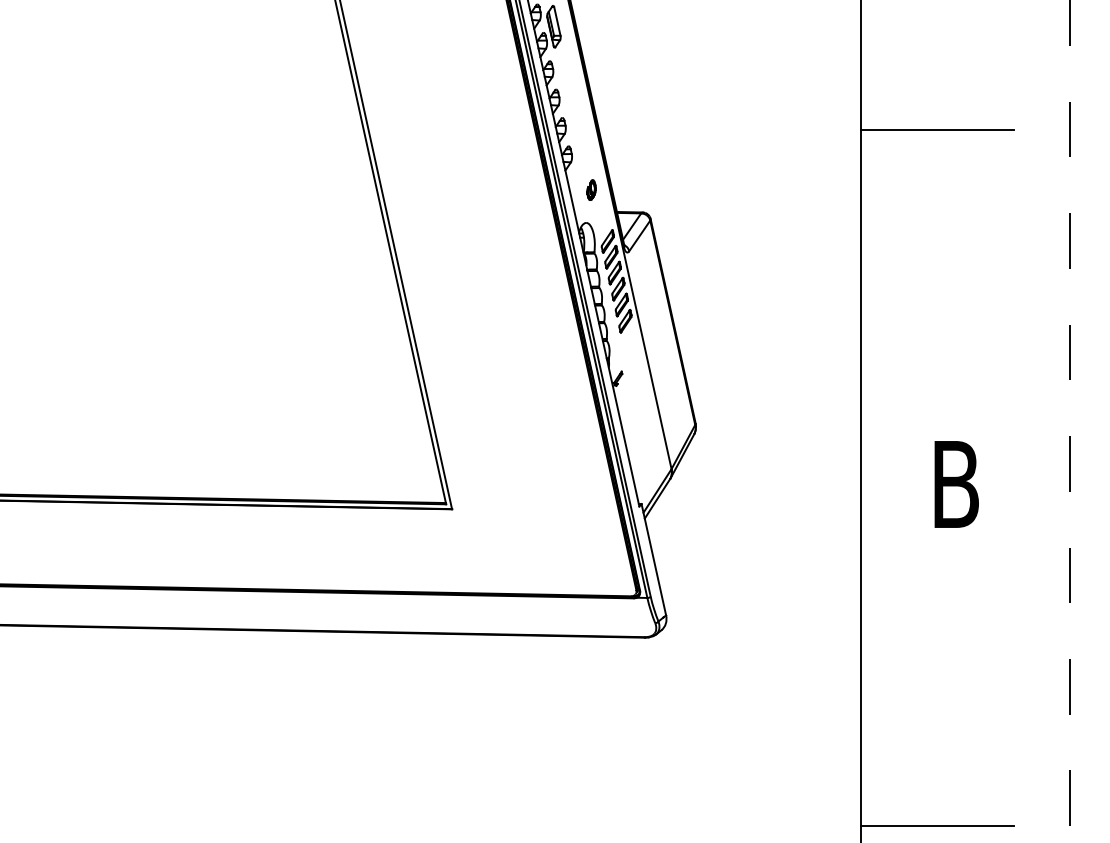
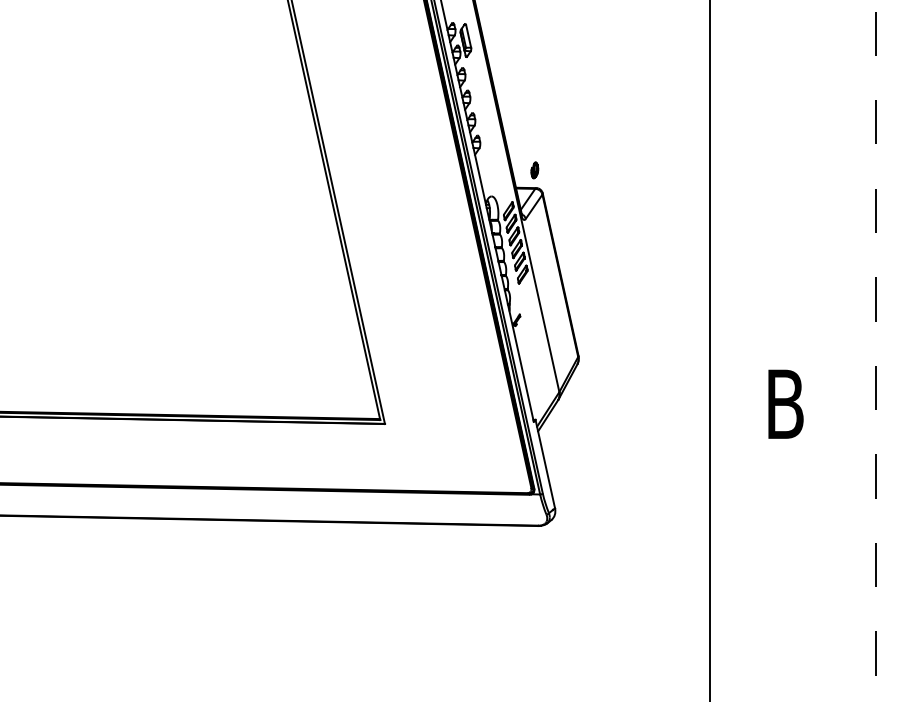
line: (937, 129) -> (770, 122), removed
part: (591, 190) -> (534, 170), moved
line: (937, 825) -> (770, 675), removed

